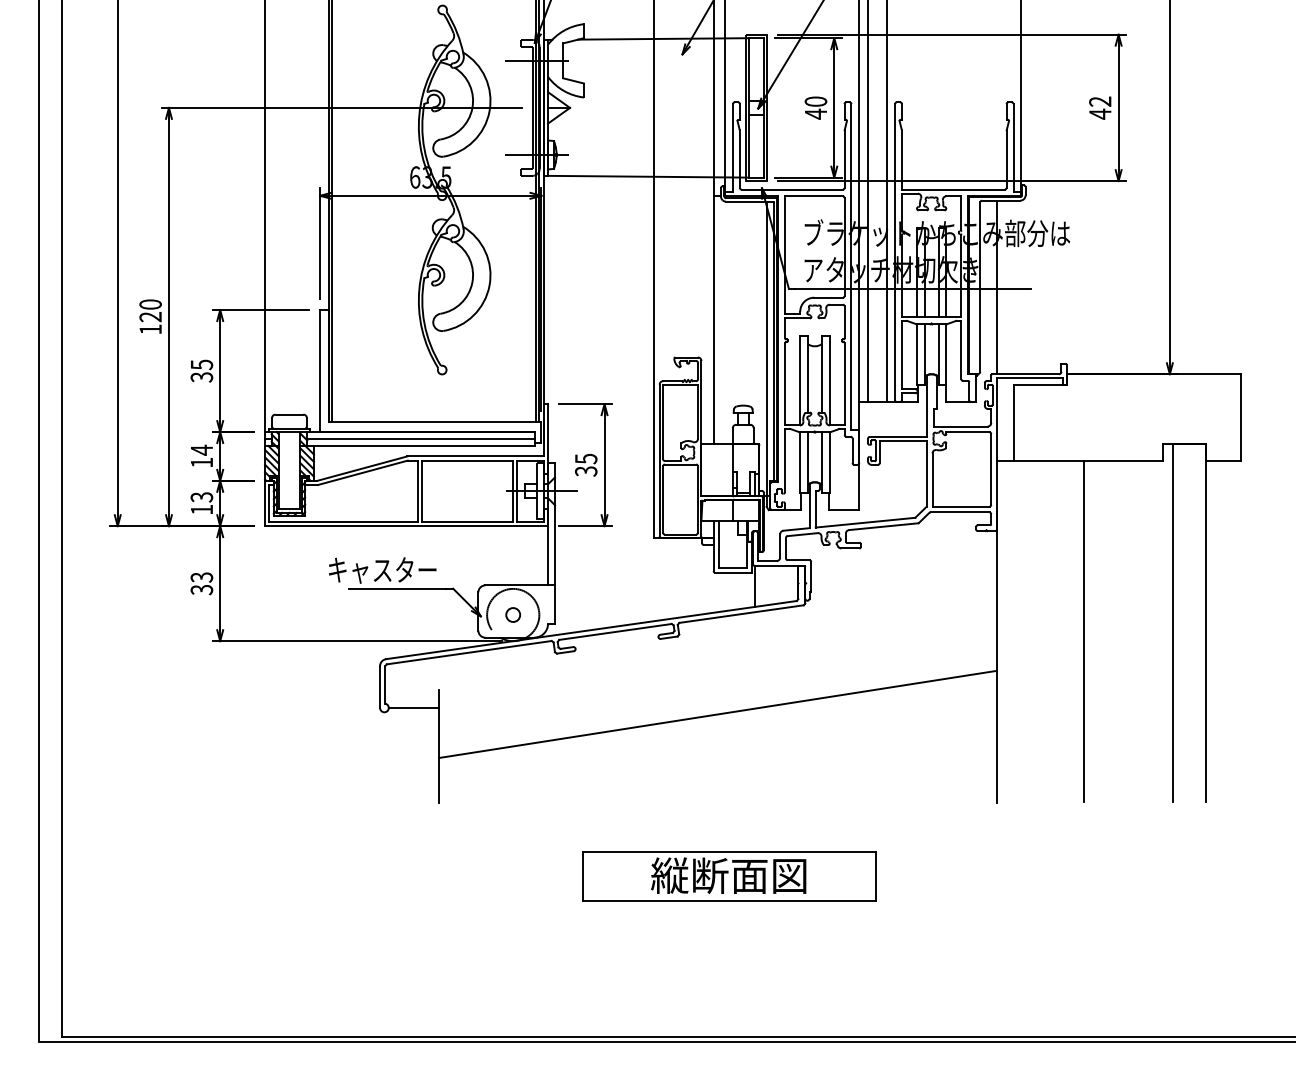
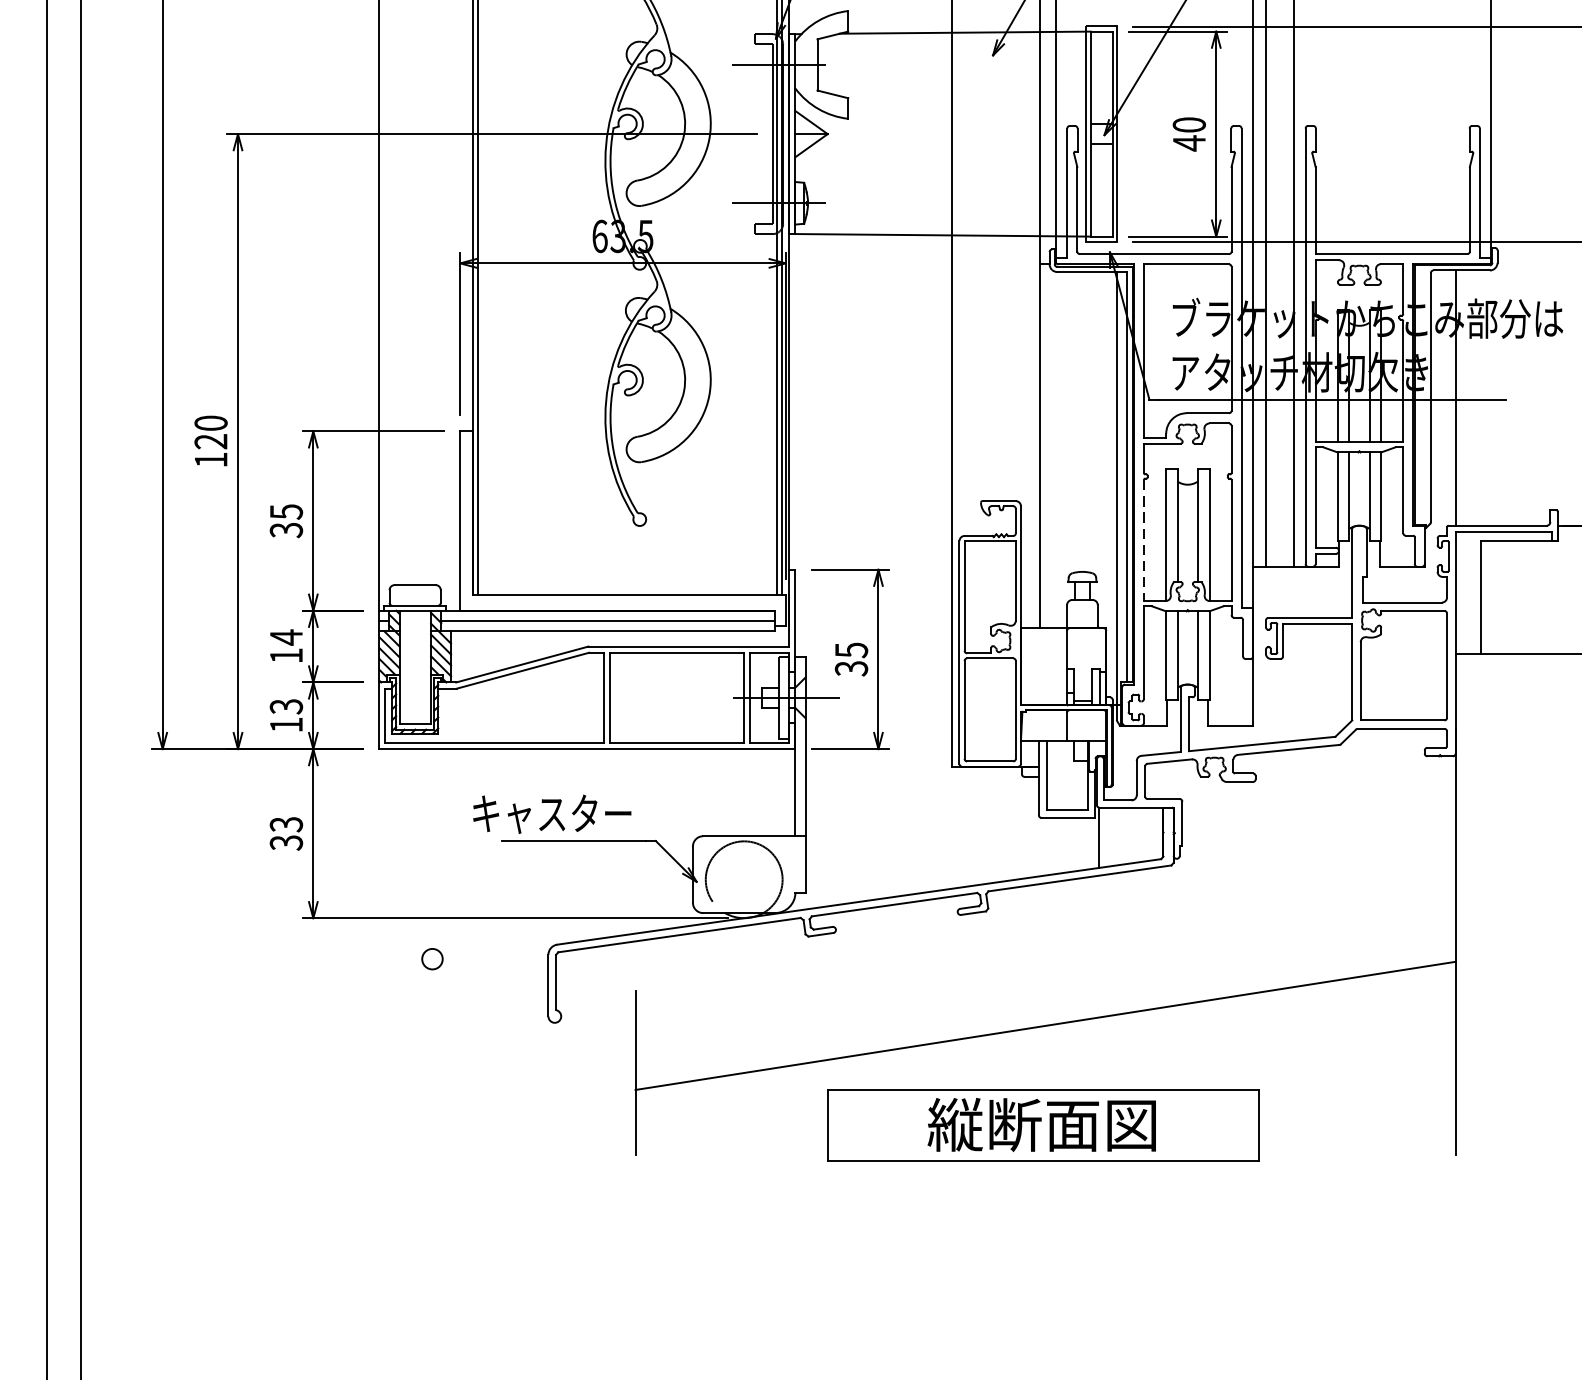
line: (785, 384) -> (1144, 540), solid -> dashed
circle: (513, 614) -> (432, 958), moved
line: (413, 707) -> (597, 1015), removed
part: (729, 876) -> (1043, 1126), moved

